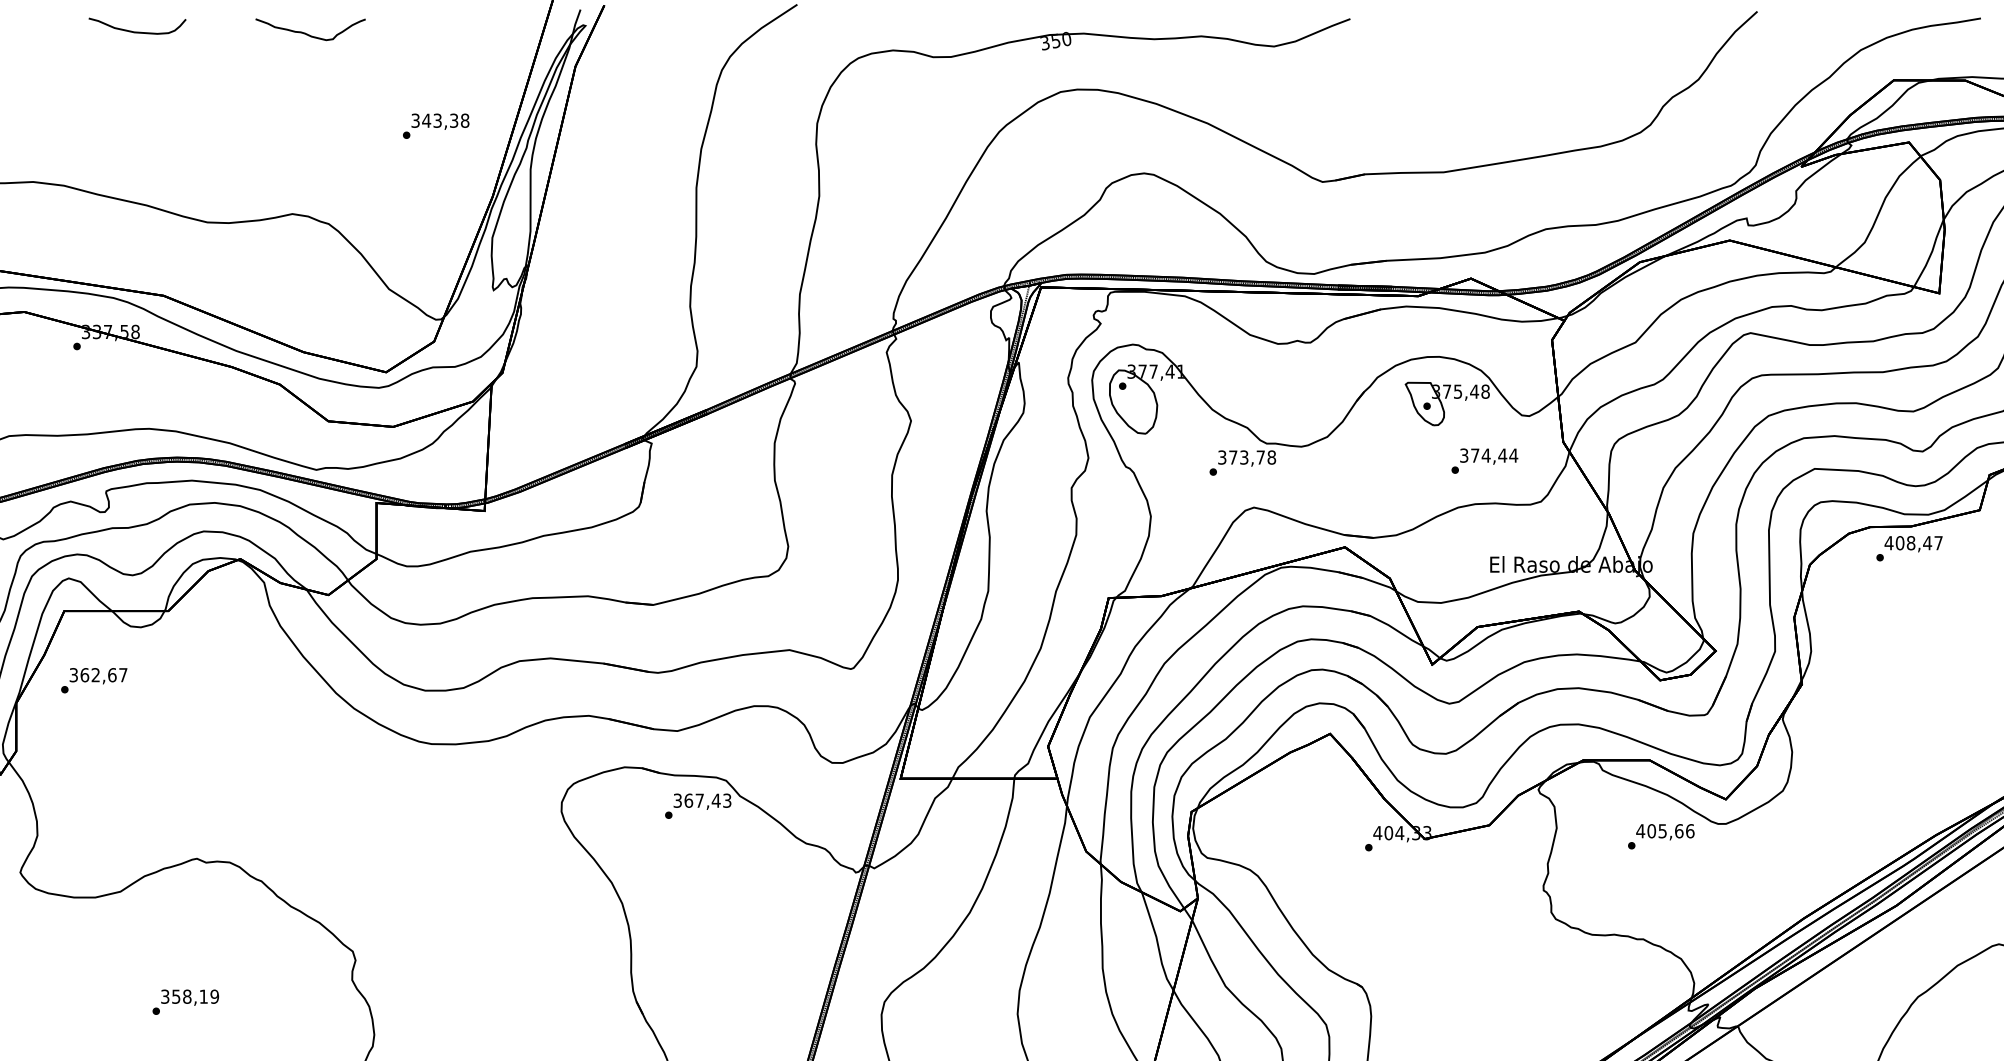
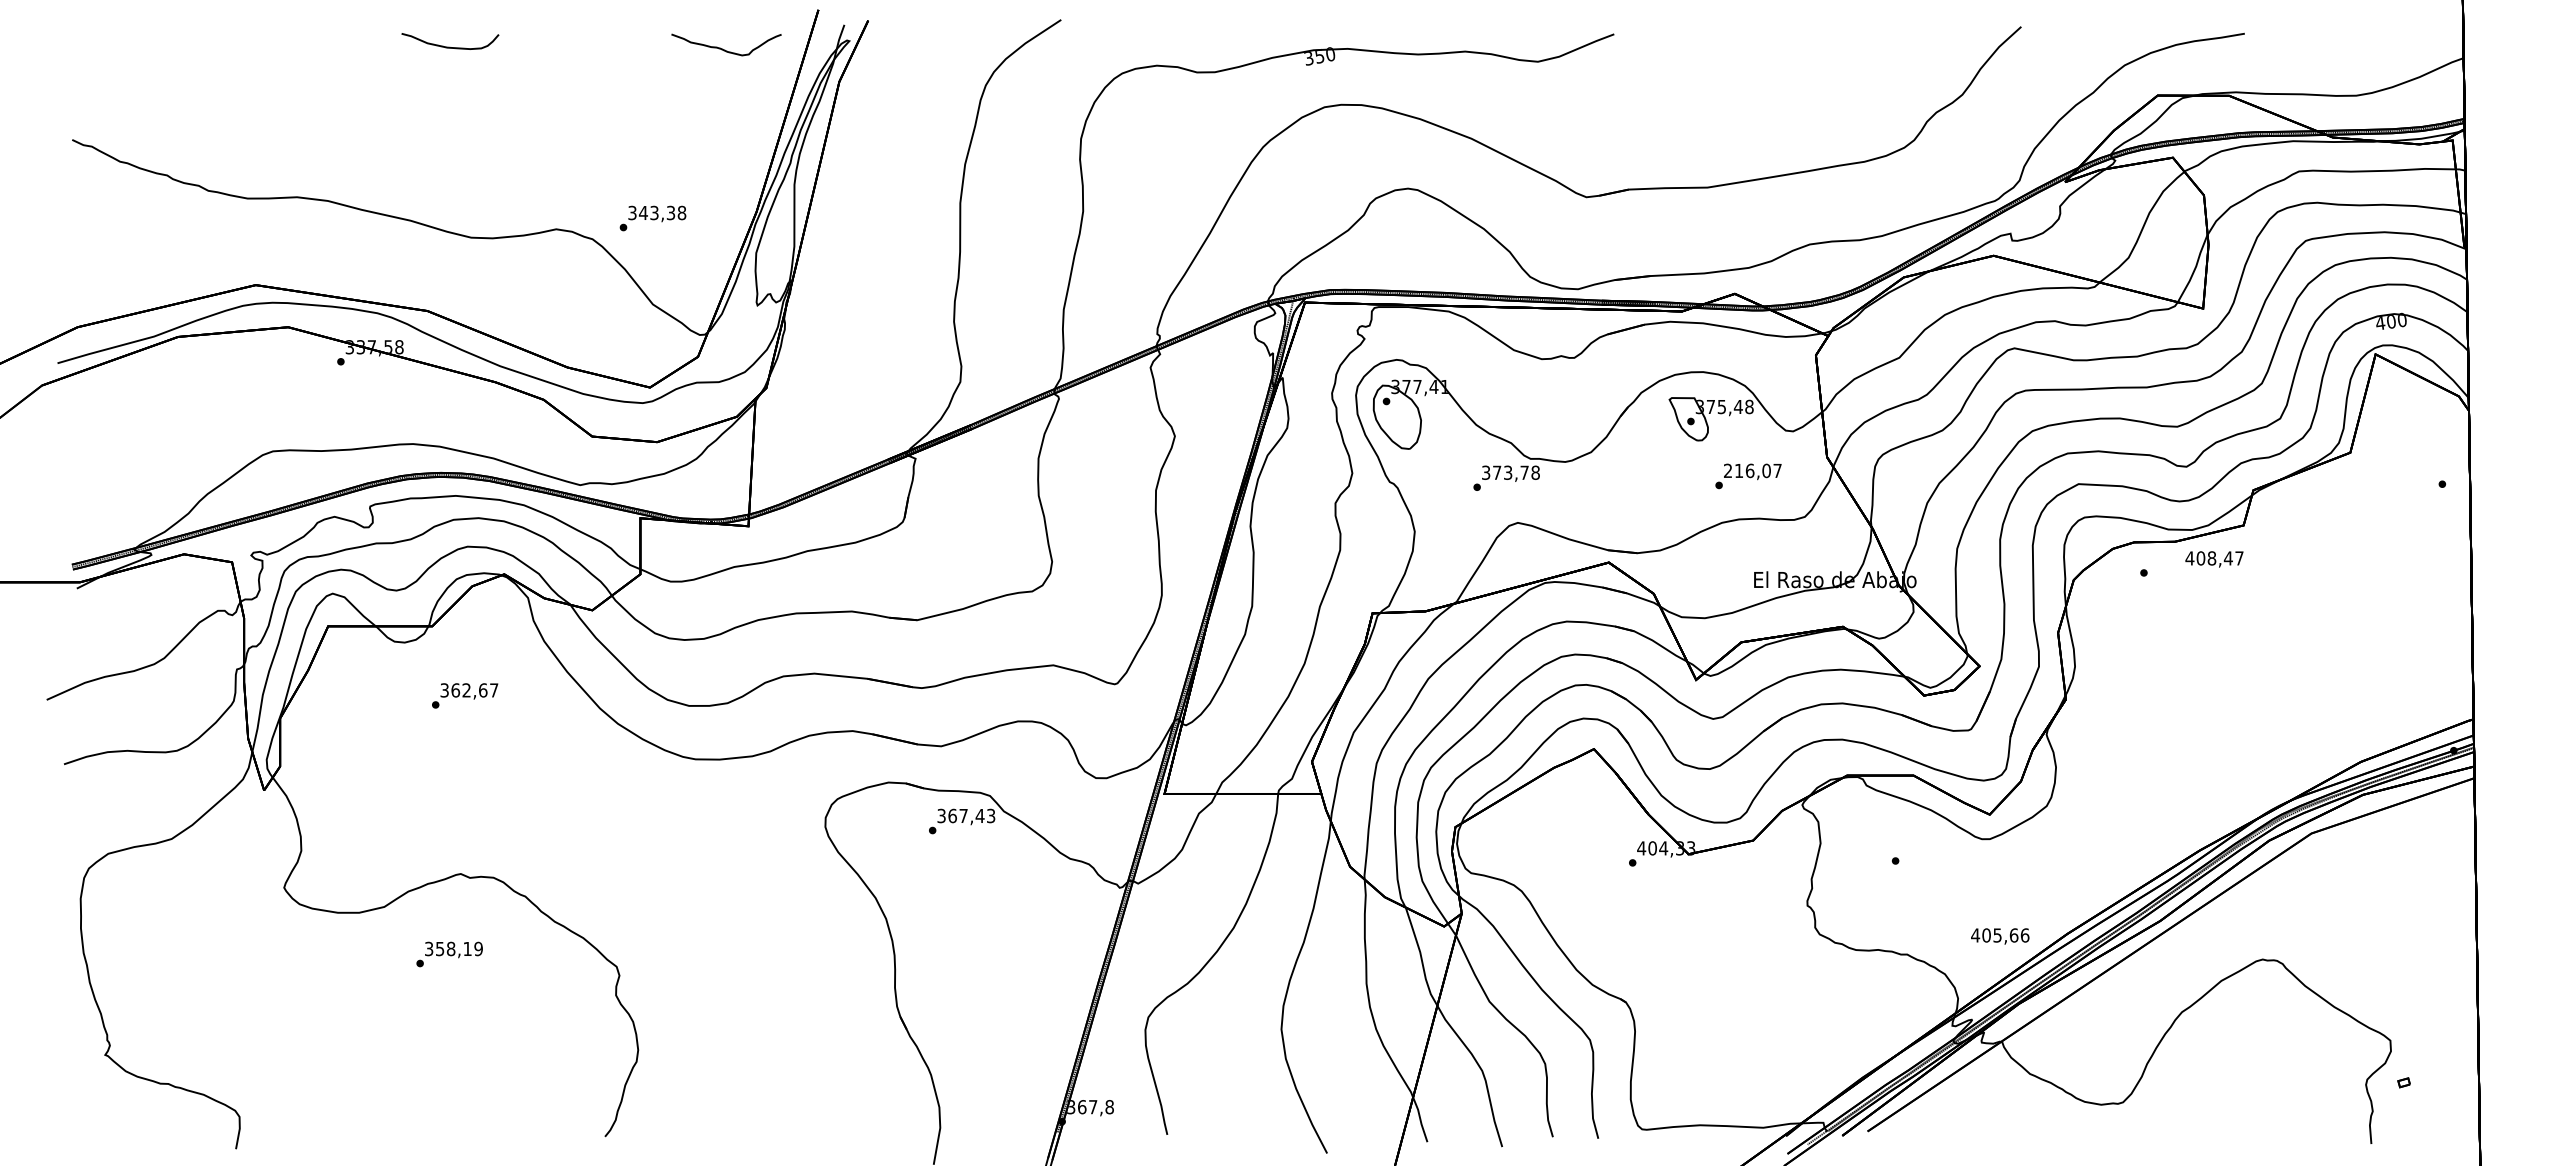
curve: (136, 31) -> (449, 46), moved
curve: (308, 34) -> (724, 49), moved
text: (435, 126) -> (652, 218), moved
text: (1489, 455) -> (1753, 470), 374,44 -> 216,07
text: (1913, 544) -> (2214, 559), moved
text: (94, 680) -> (465, 695), moved
text: (1665, 832) -> (2000, 936), moved
text: (185, 1002) -> (449, 954), moved

